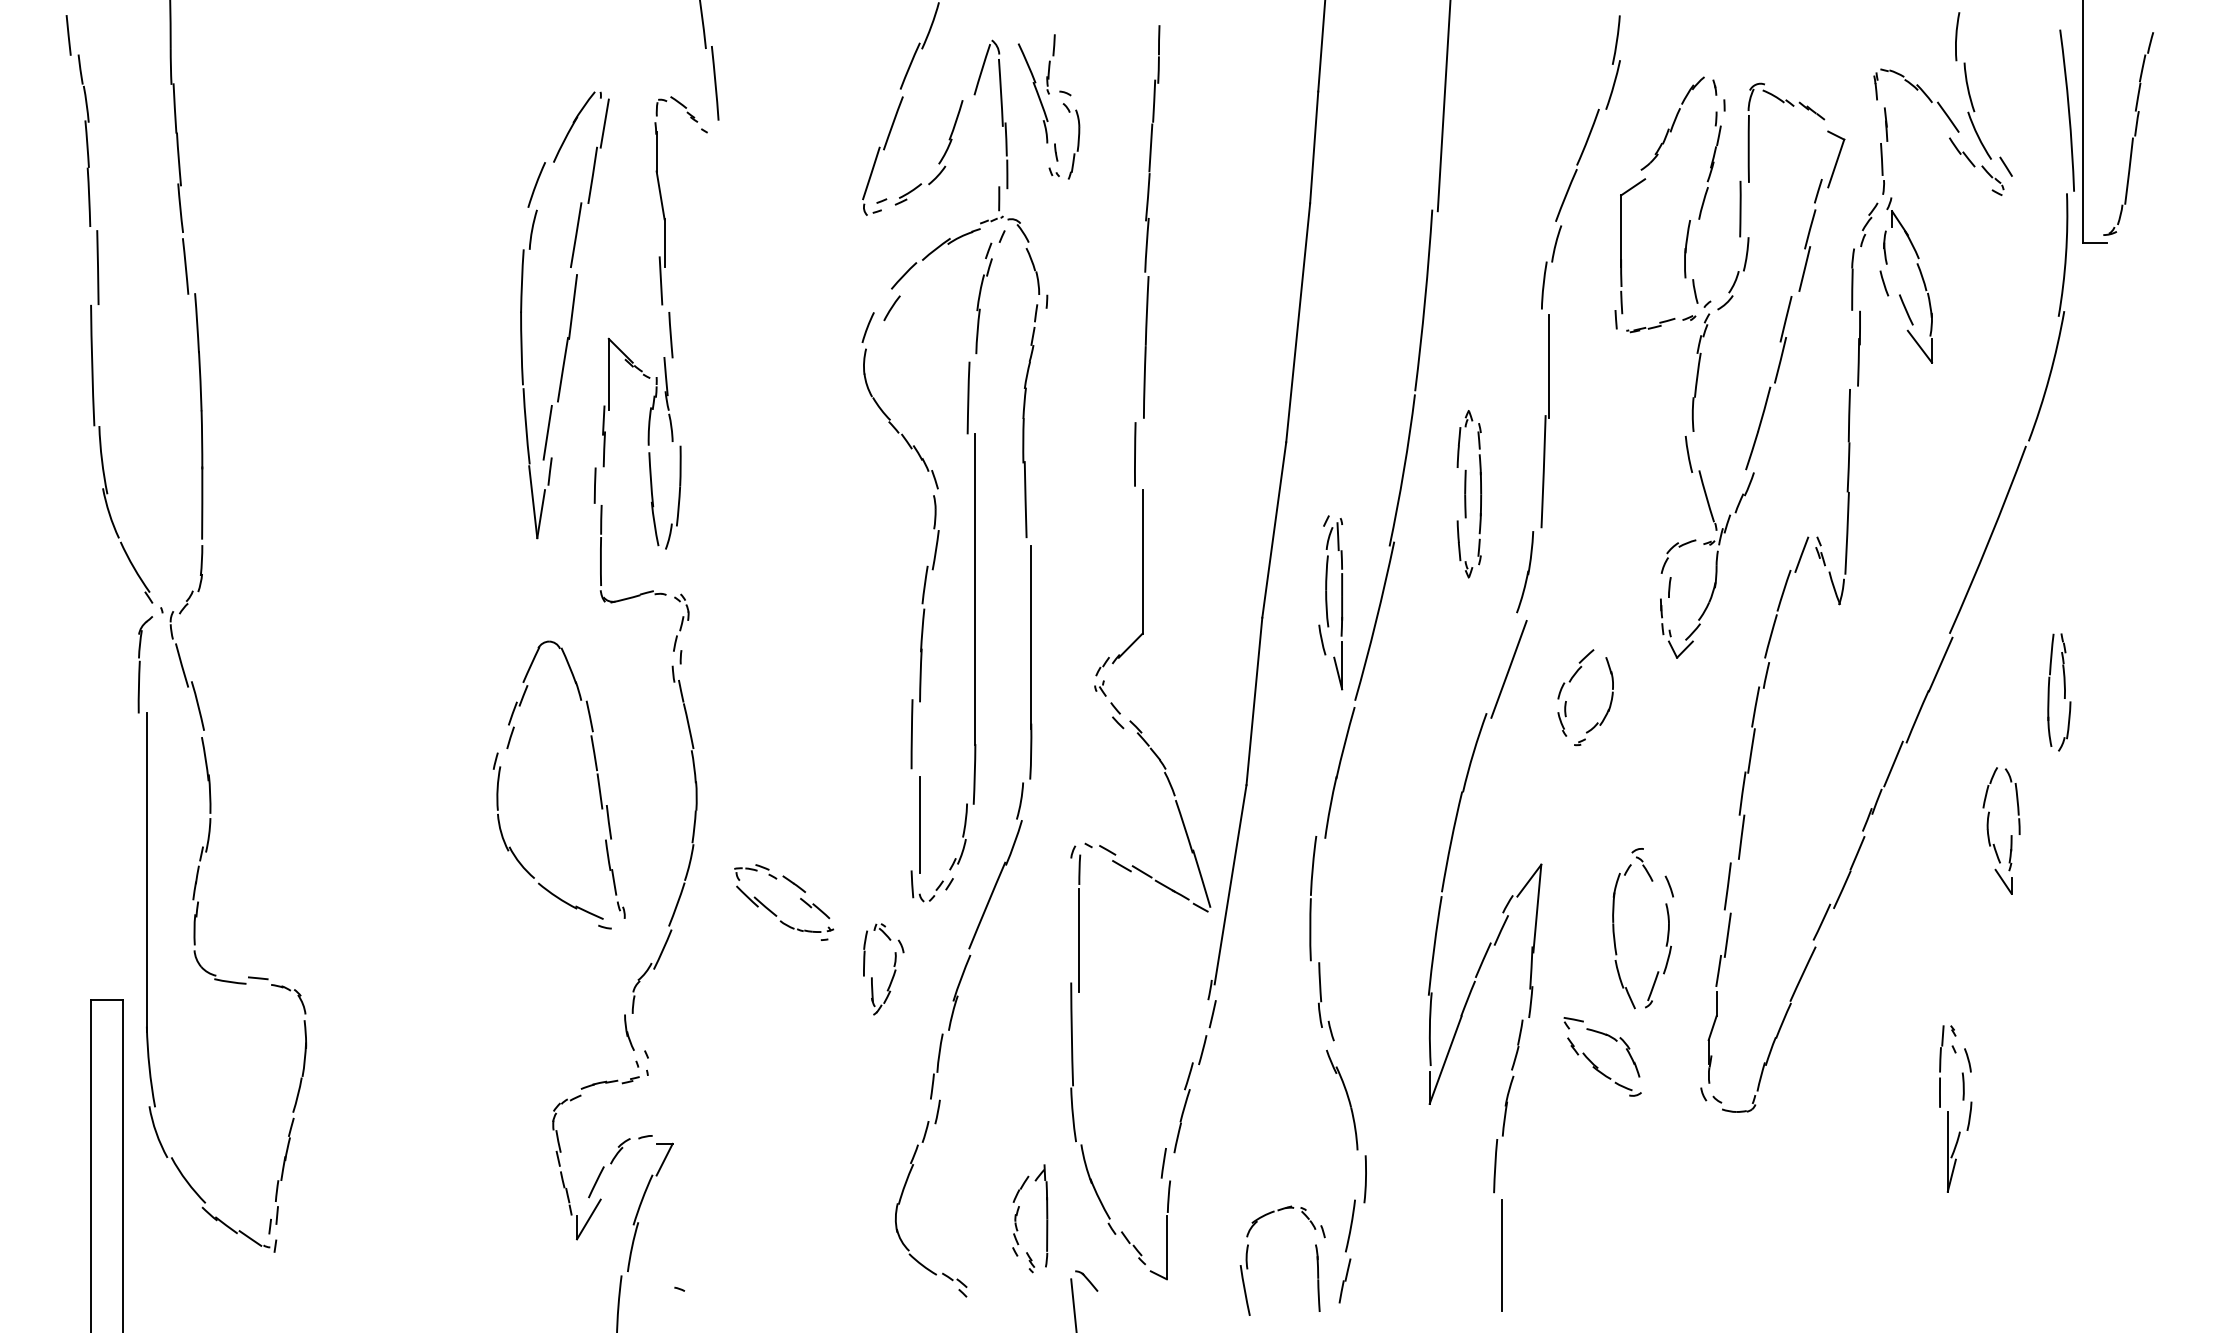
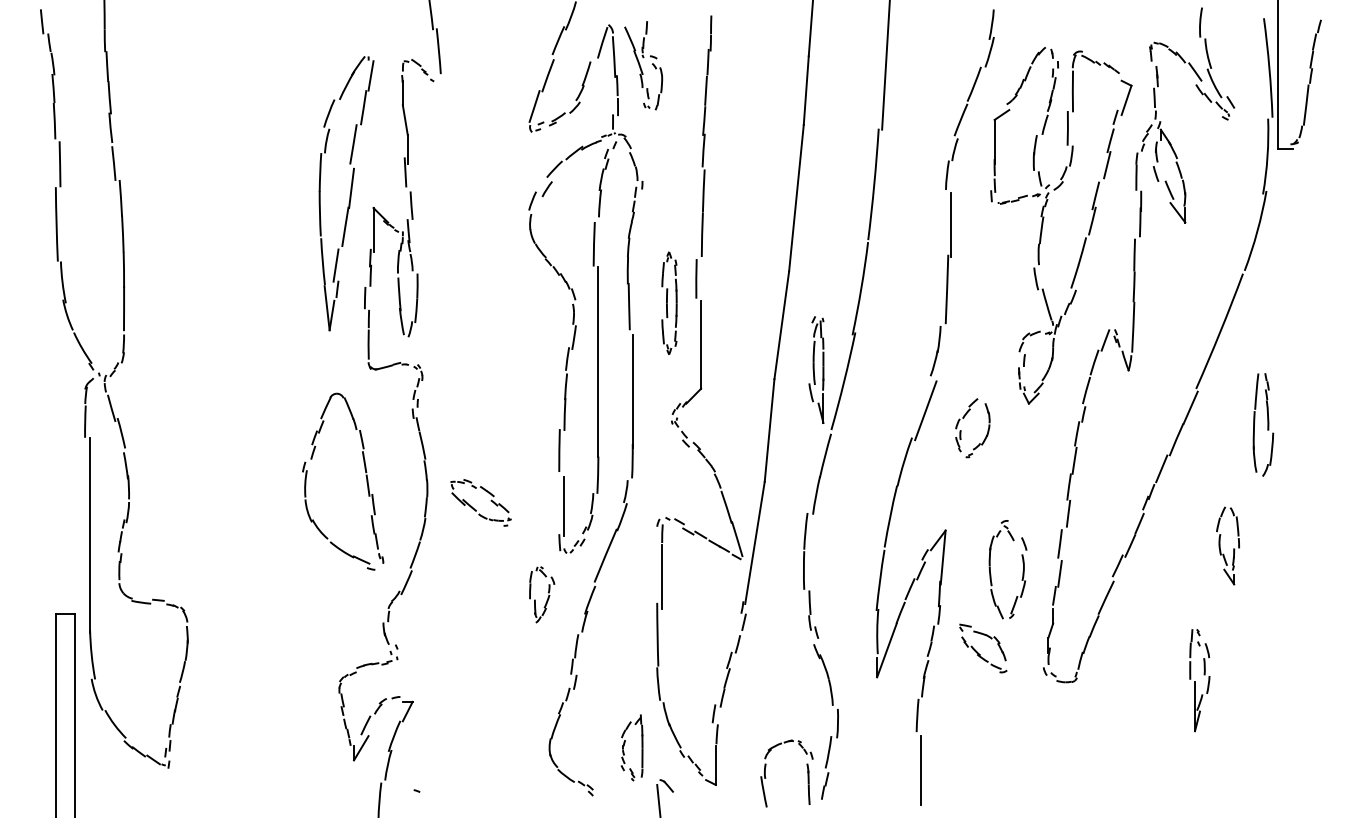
part: (1469, 492) -> (669, 302), moved
part: (2059, 691) -> (1263, 424), size x1.43
part: (2010, 835) -> (1233, 548), moved
part: (776, 913) -> (476, 509), moved

